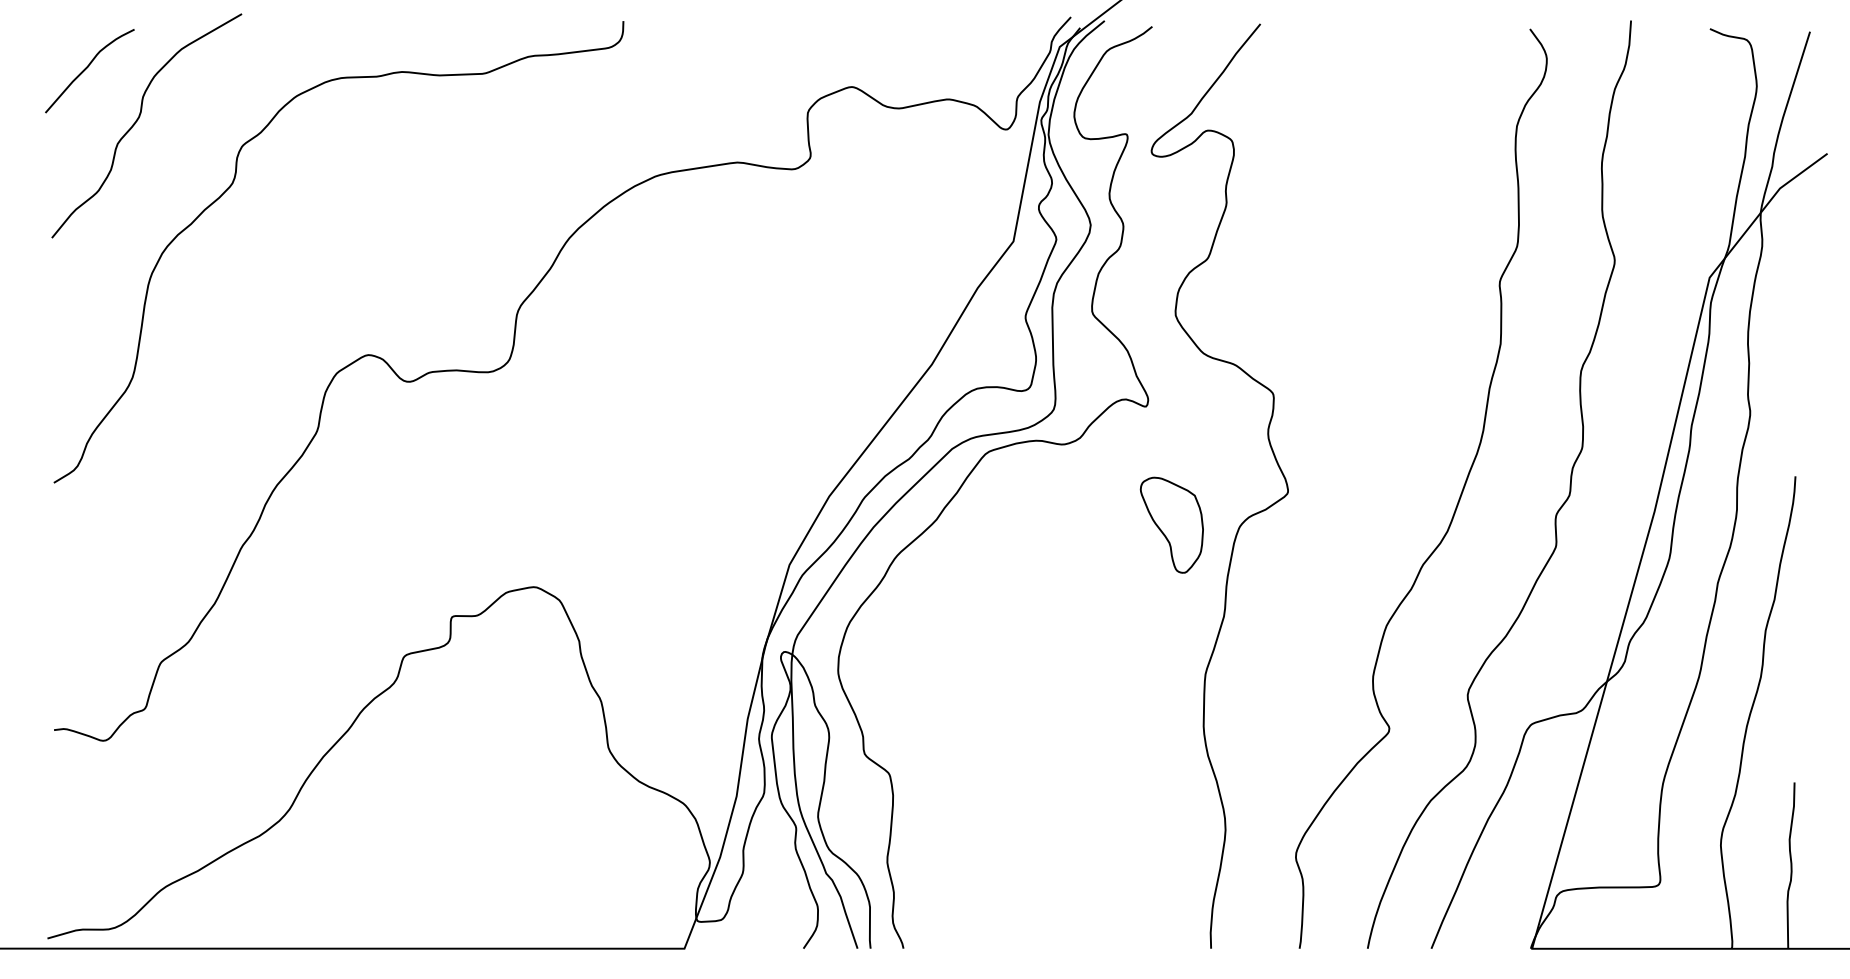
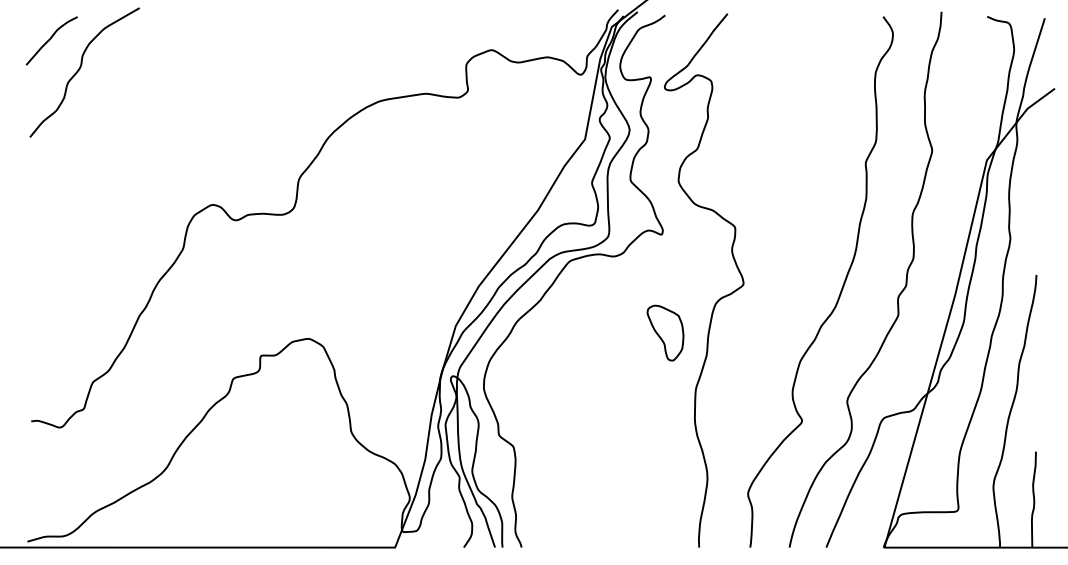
curve: (232, 186) -> (134, 107), removed
part: (1171, 524) -> (665, 332), moved

